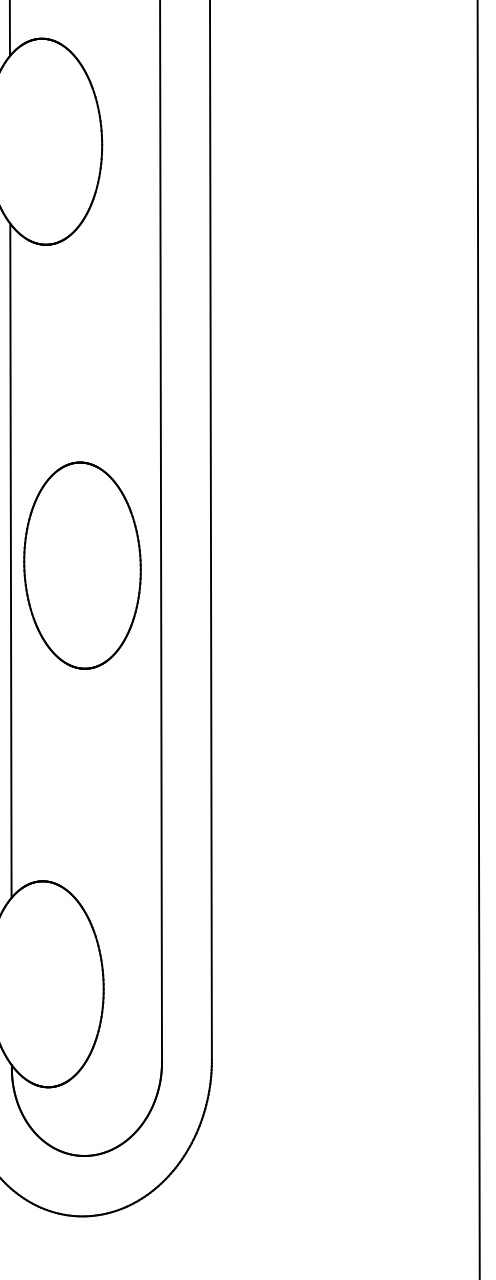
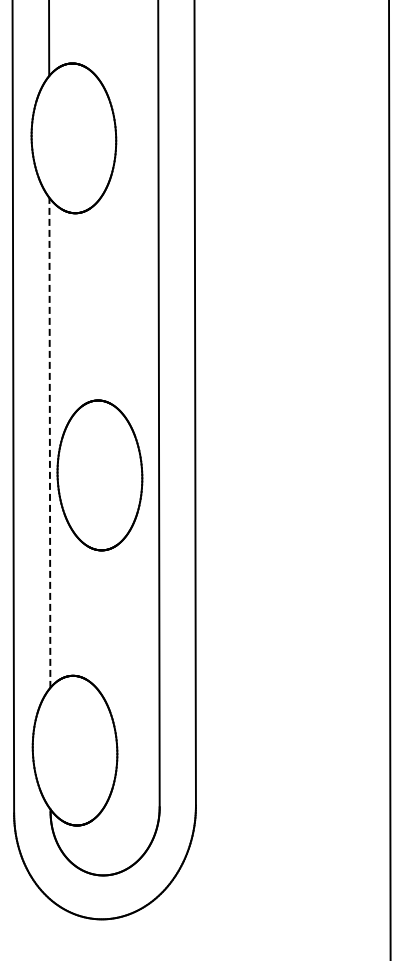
line: (10, 560) -> (49, 442), solid -> dashed
part: (81, 565) -> (99, 475), moved

